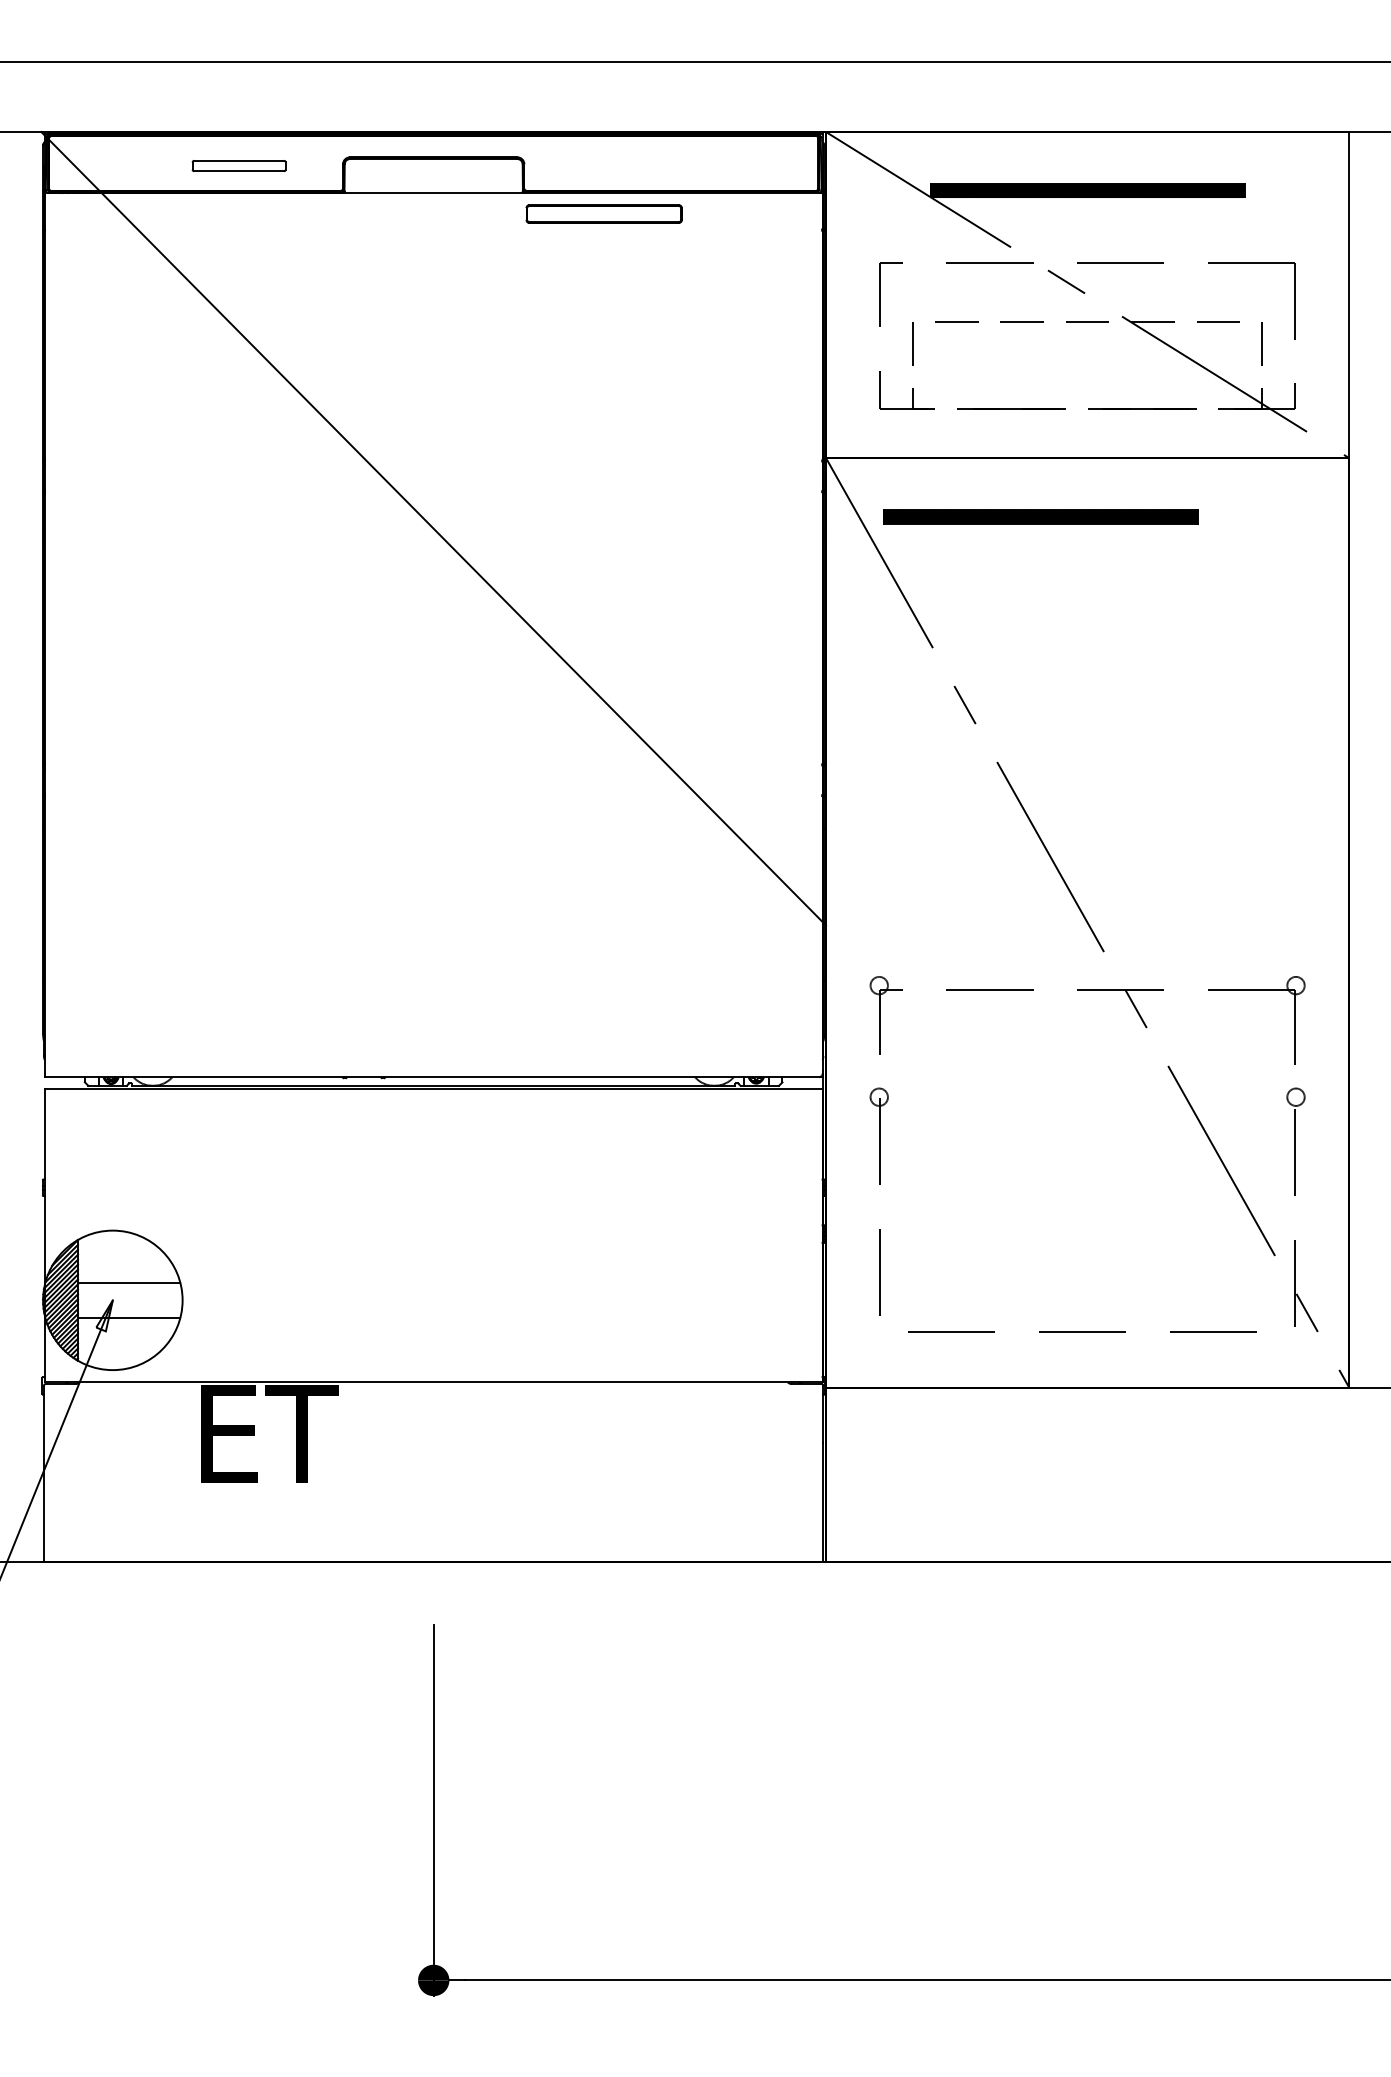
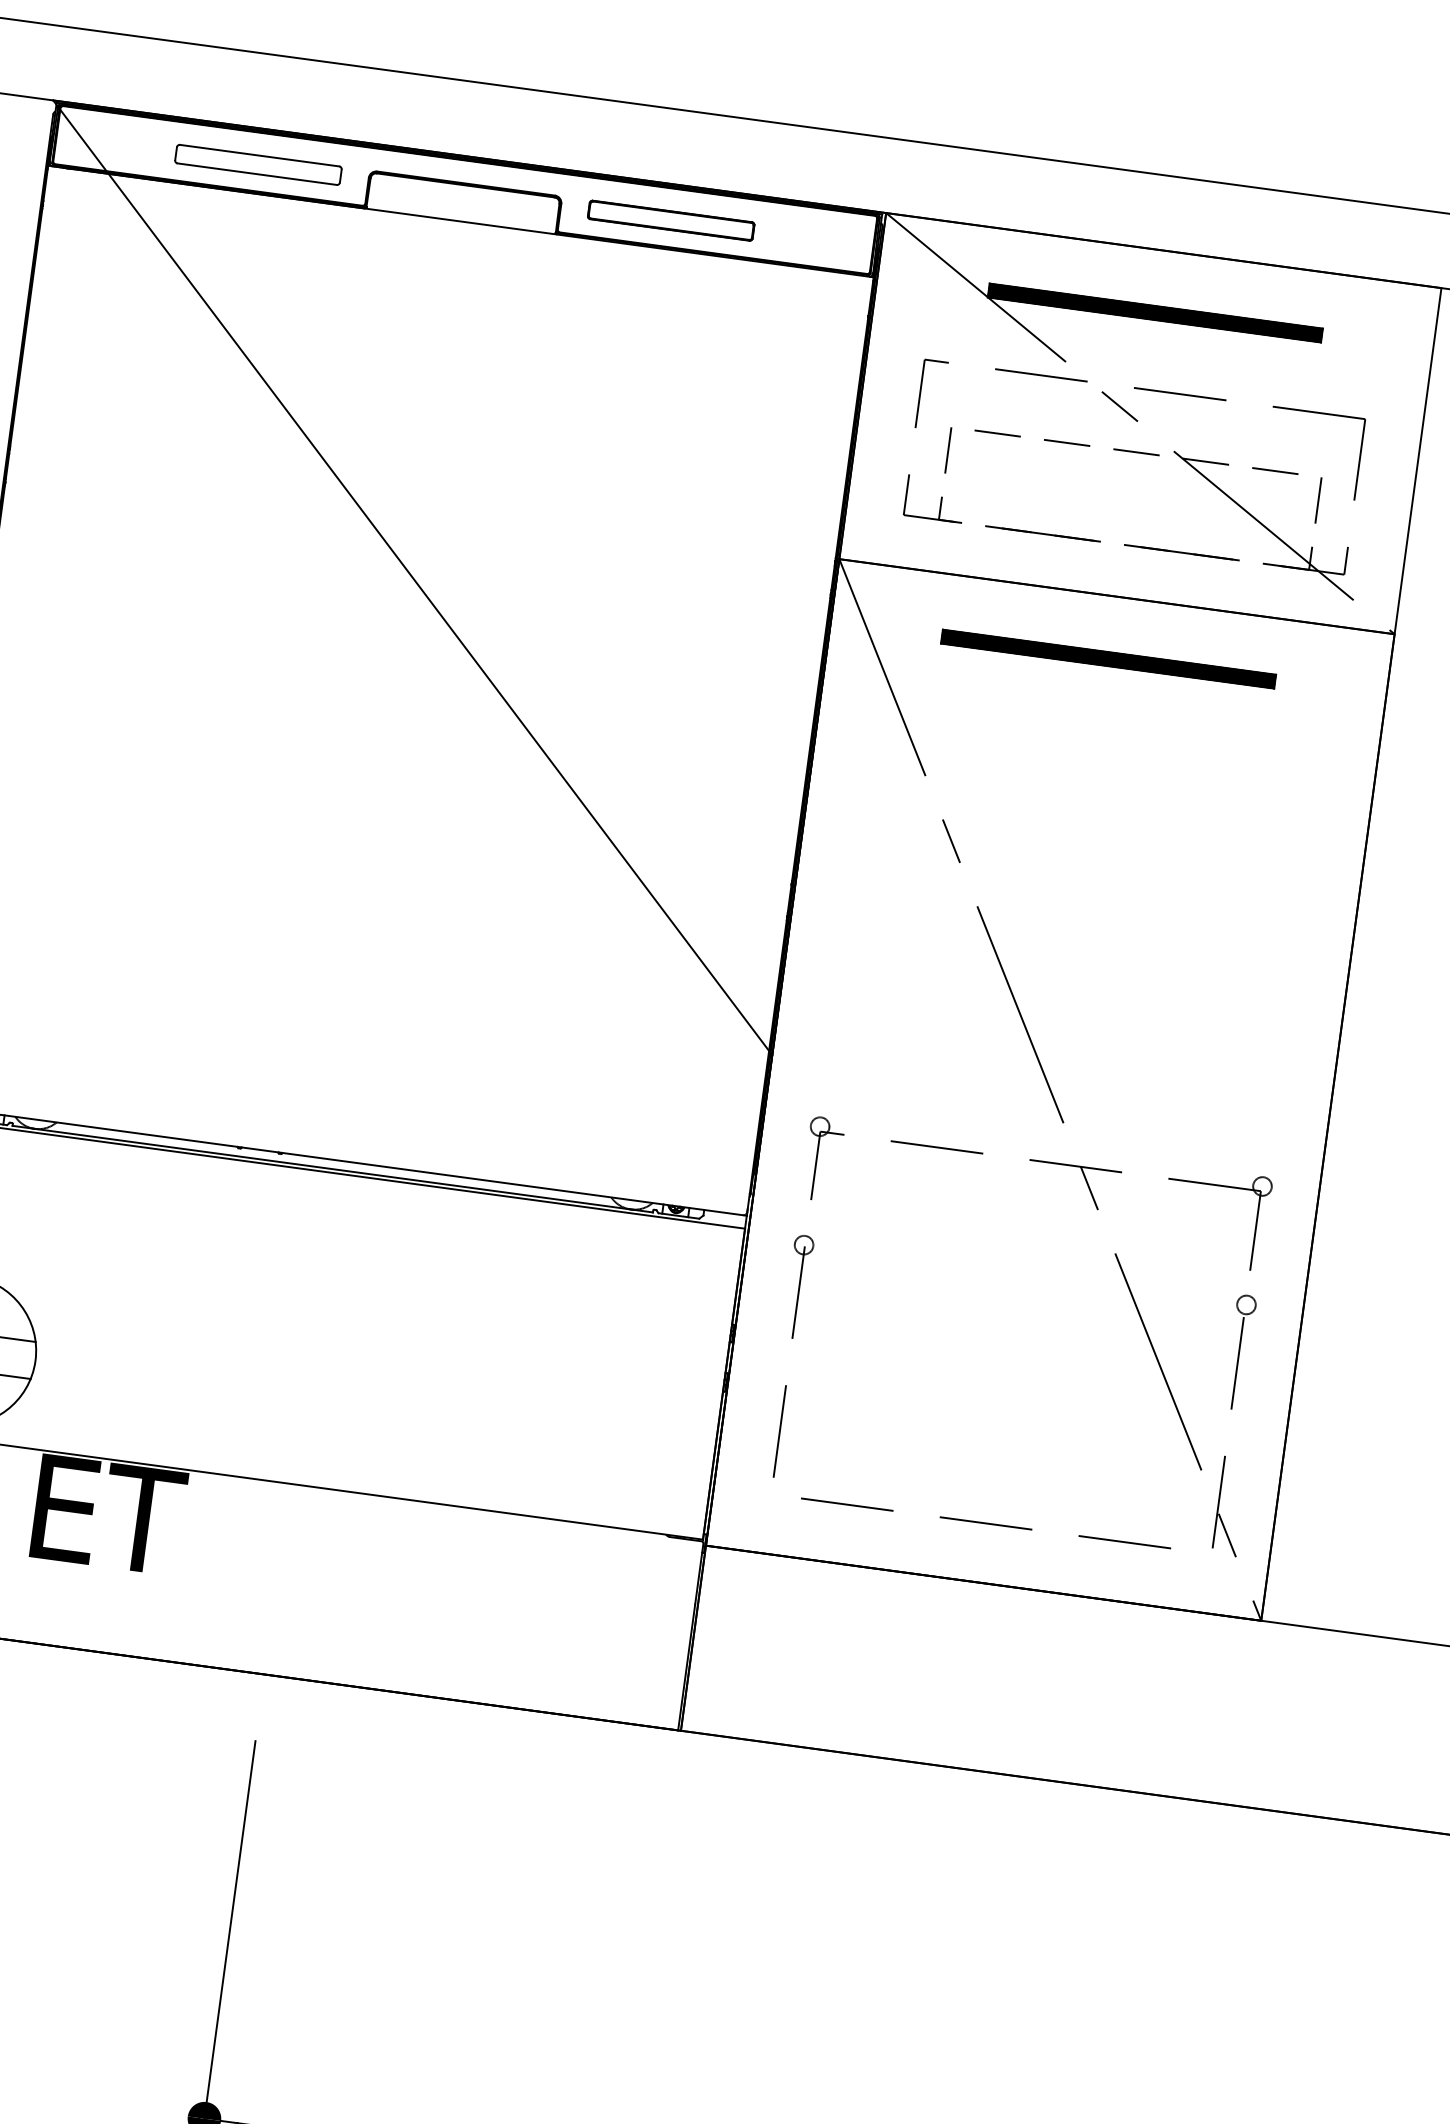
part: (238, 165) -> (257, 164), size x1.67
part: (603, 213) -> (670, 220), moved
part: (1040, 516) -> (1108, 658), moved

